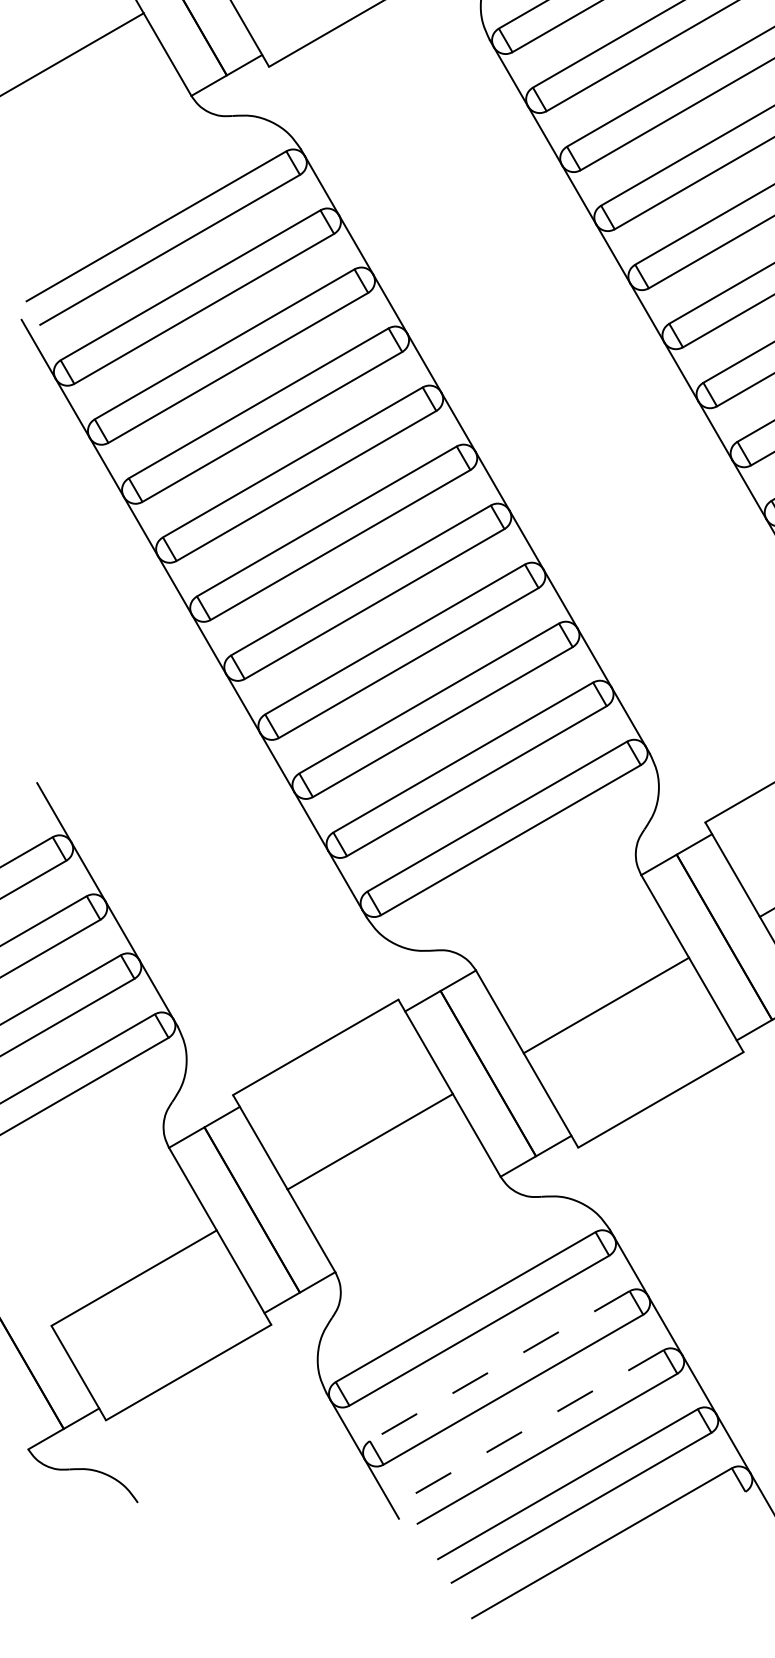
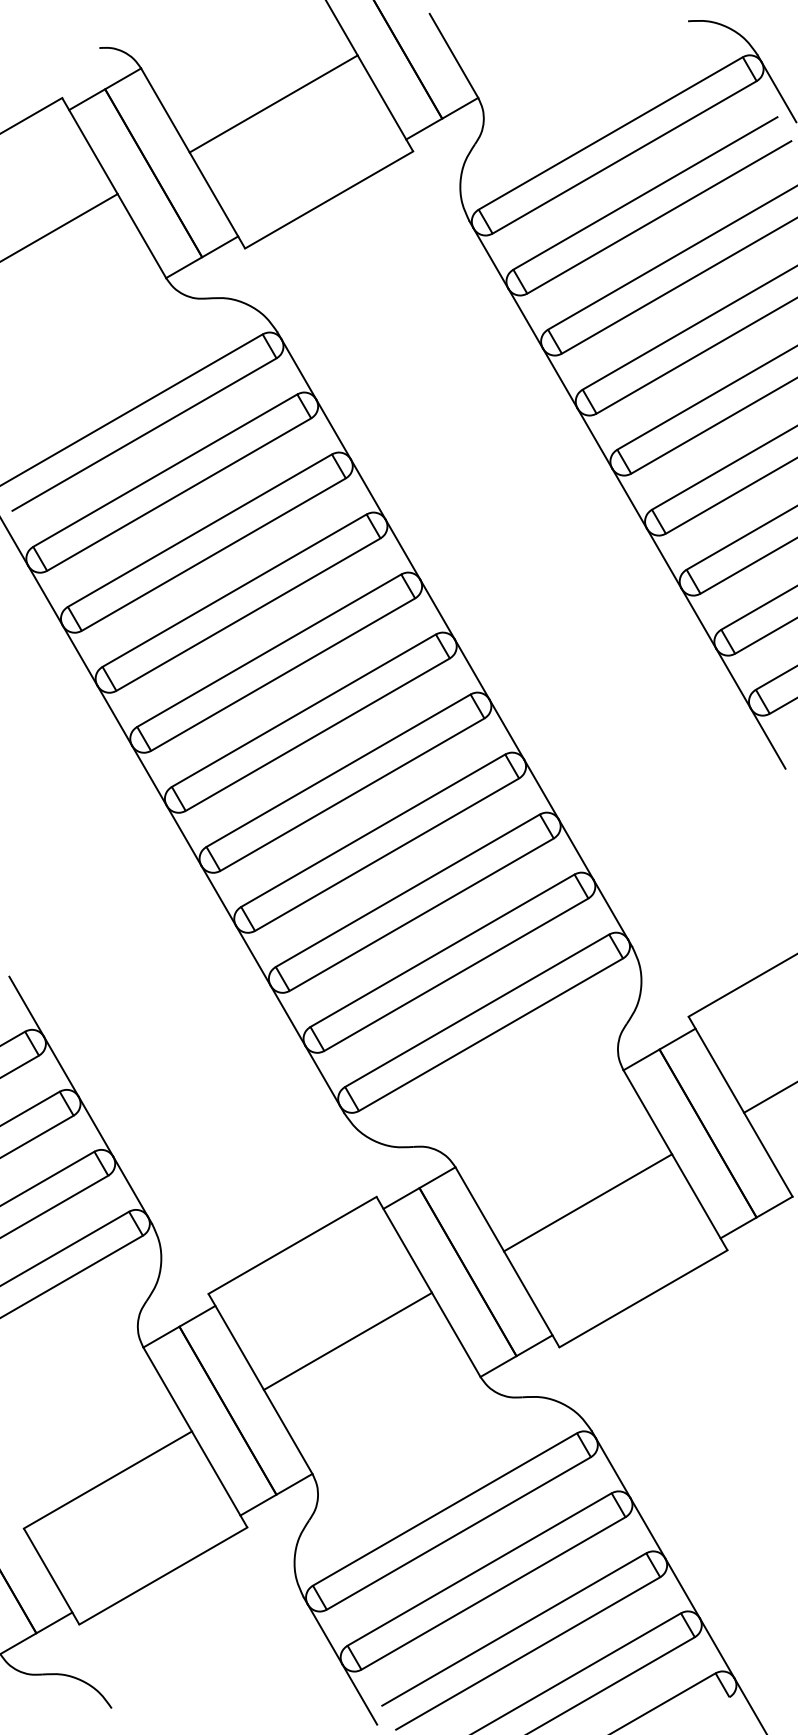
line: (499, 1366) -> (479, 1569), dashed -> solid
line: (533, 1425) -> (513, 1629), dashed -> solid

